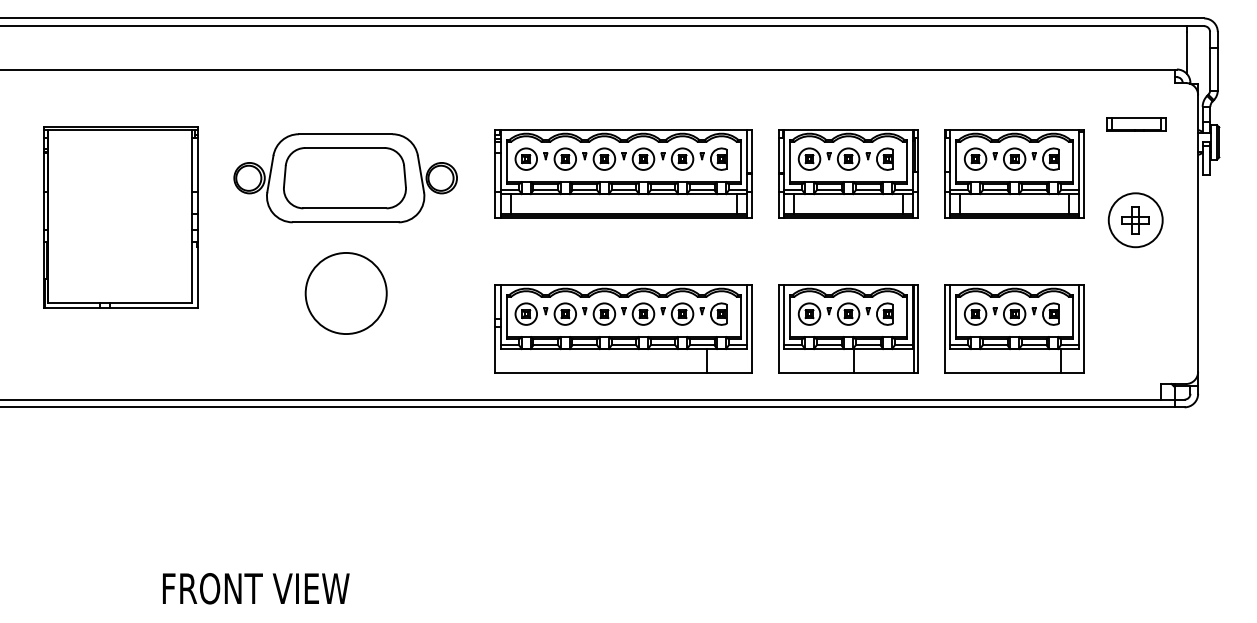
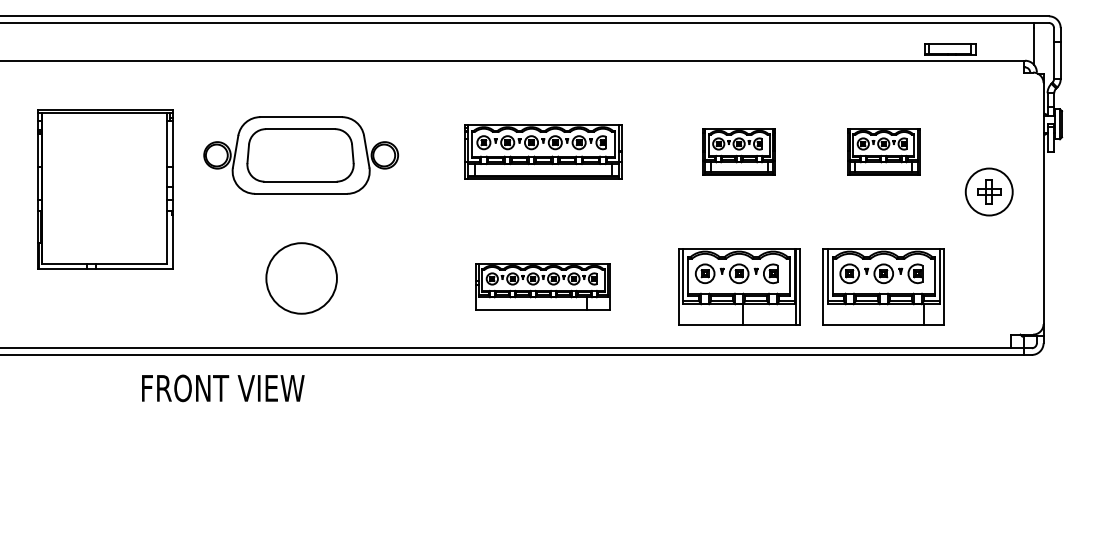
part: (1136, 124) -> (949, 49), moved
part: (623, 173) -> (543, 151), size x0.7
part: (848, 173) -> (739, 151), size x0.6
part: (1014, 173) -> (883, 151), size x0.6
circle: (345, 293) -> (301, 278), moved
part: (623, 328) -> (543, 286), size x0.6
text: (256, 588) -> (223, 388), moved

